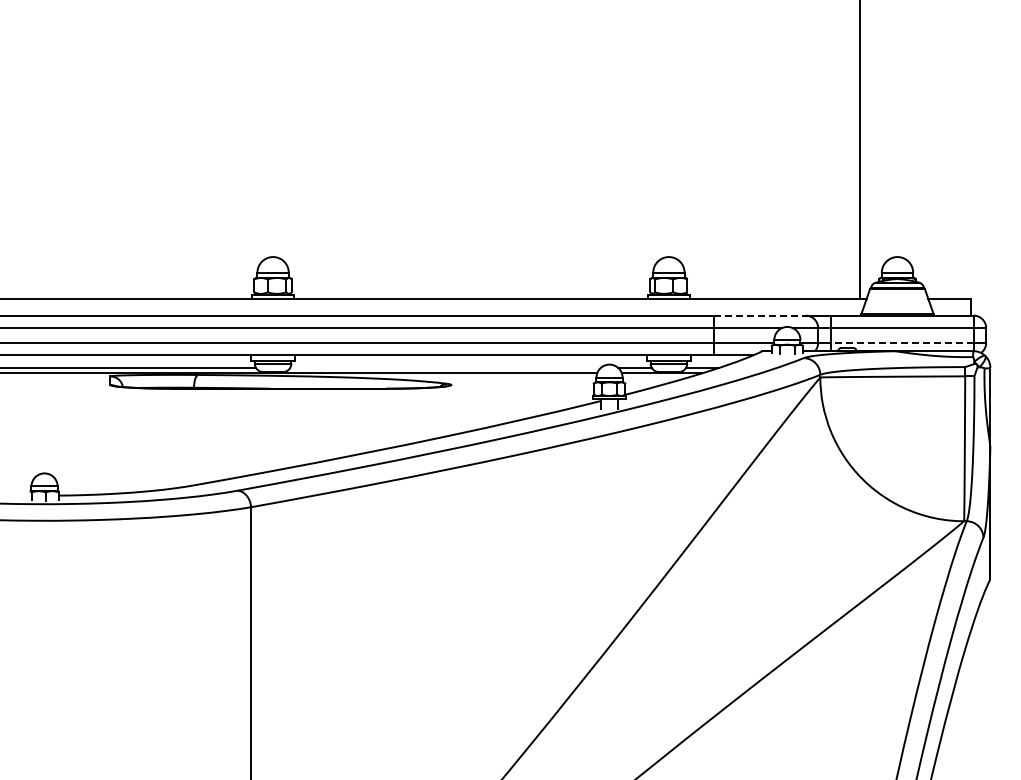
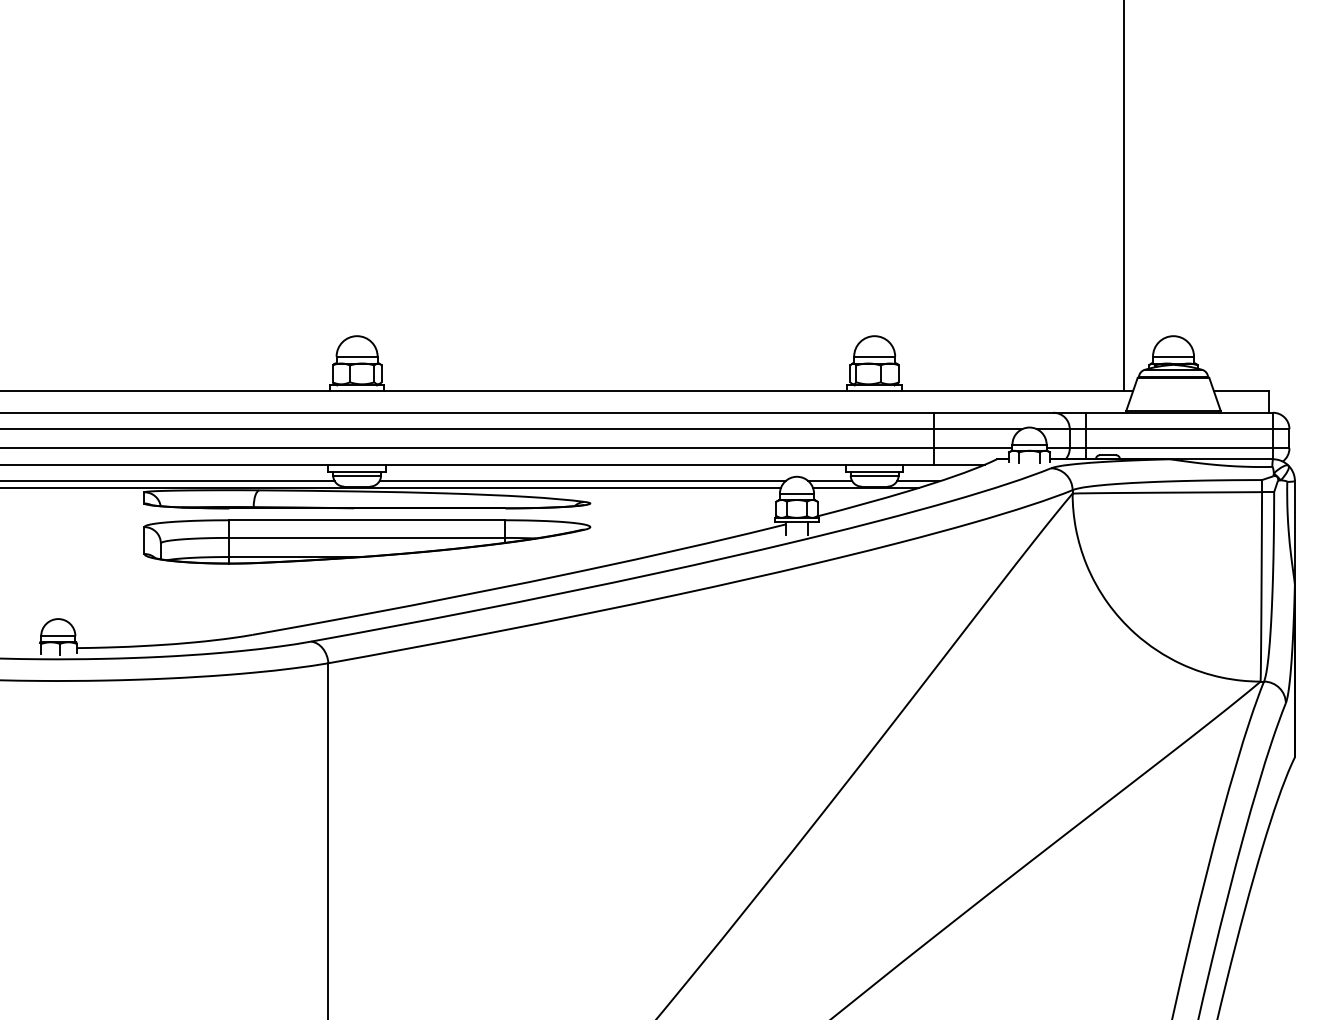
line: (759, 315) -> (993, 412), dashed -> solid
line: (901, 342) -> (1178, 447), dashed -> solid
line: (445, 367) -> (582, 480), added
part: (280, 414) -> (366, 542), added

